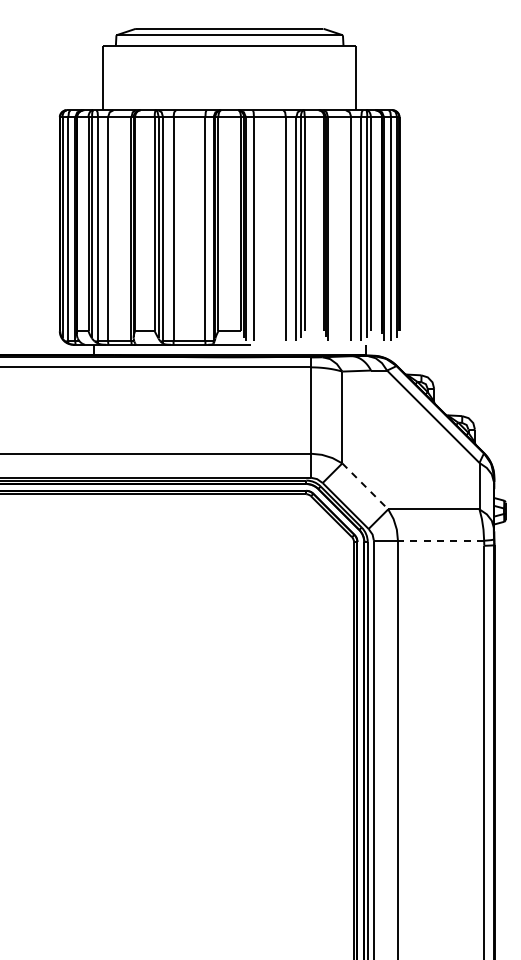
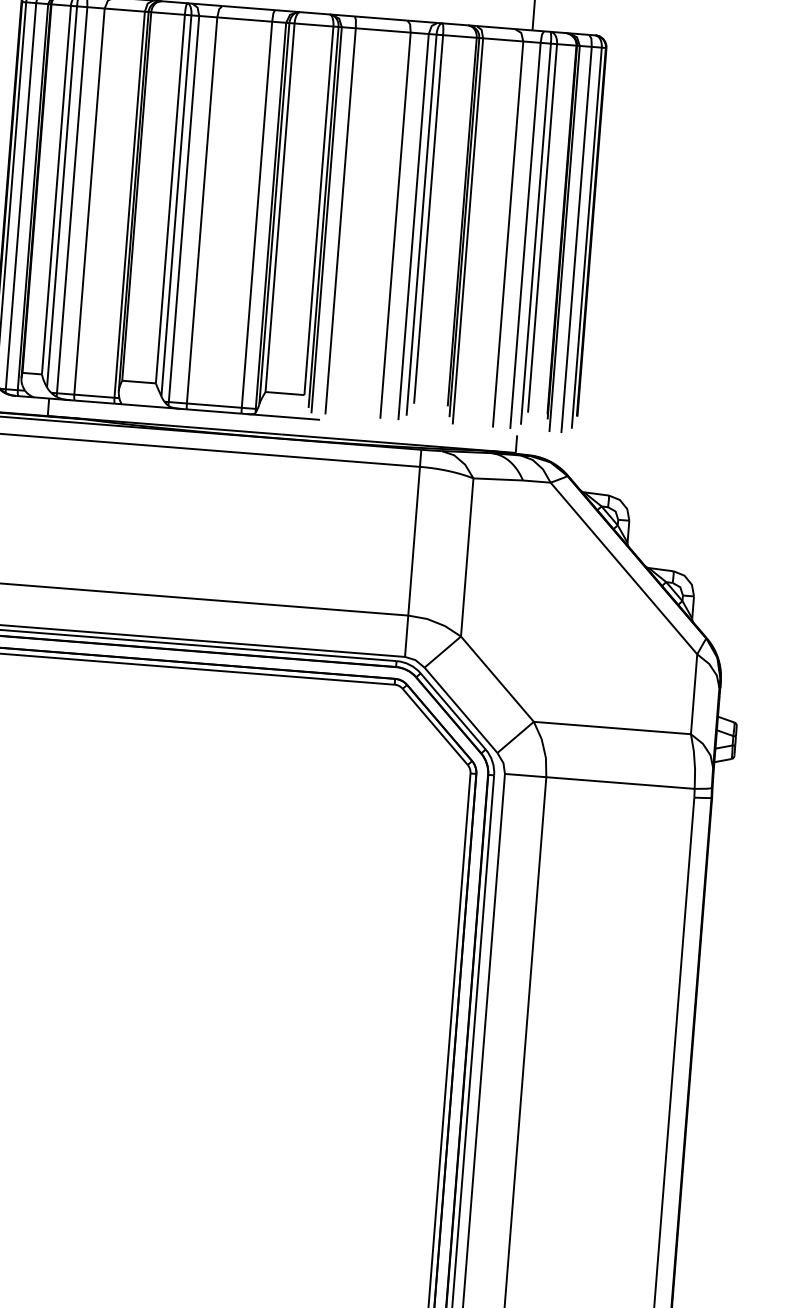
line: (365, 486) -> (497, 679), dashed -> solid
line: (440, 540) -> (619, 782), dashed -> solid

